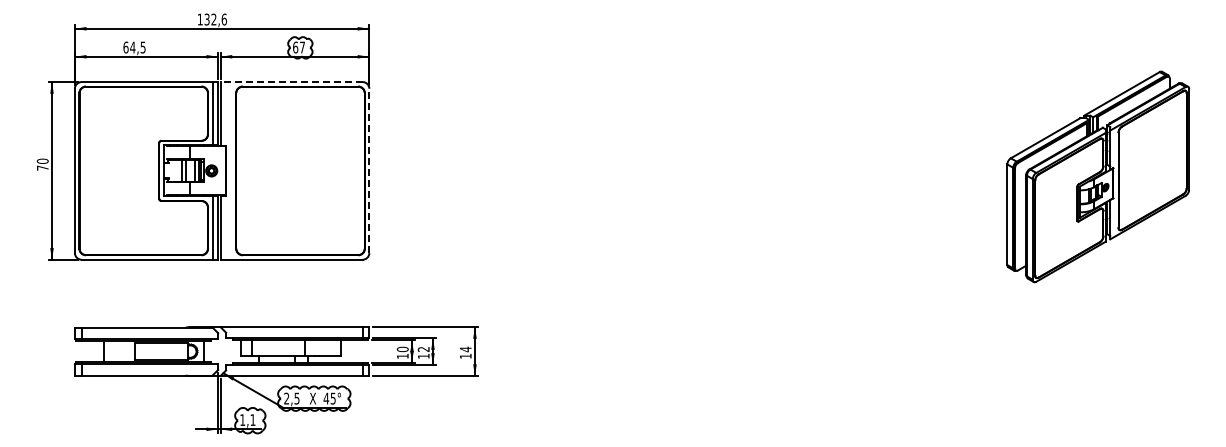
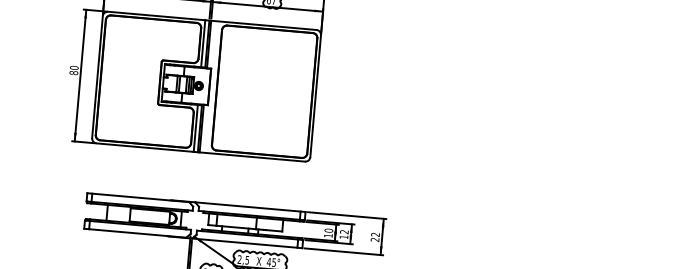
line: (291, 82) -> (263, 25), dashed -> solid
text: (42, 167) -> (73, 72), 70 -> 80
line: (369, 170) -> (315, 95), dashed -> solid
text: (465, 352) -> (375, 237), 14 -> 22

